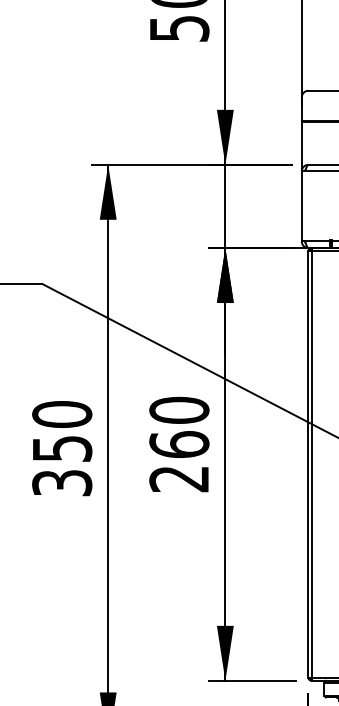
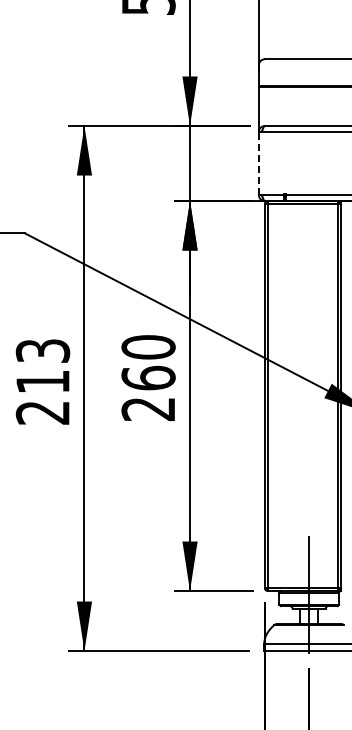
line: (301, 206) -> (258, 163), solid -> dashed
text: (61, 448) -> (42, 381), 350 -> 213

